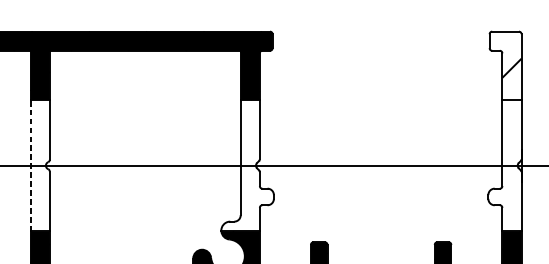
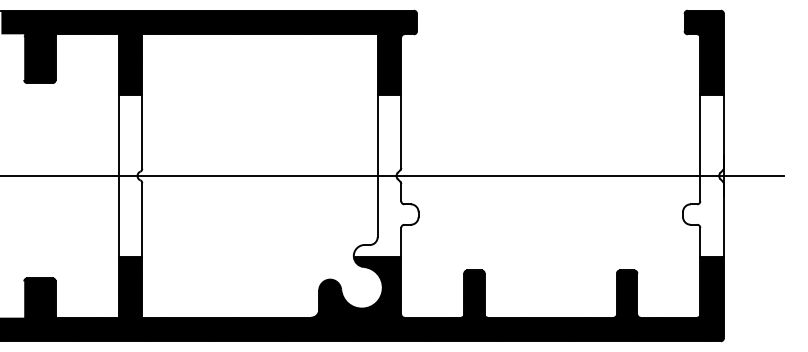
fill: (504, 65) -> (703, 52), added
line: (30, 165) -> (118, 175), dashed -> solid

